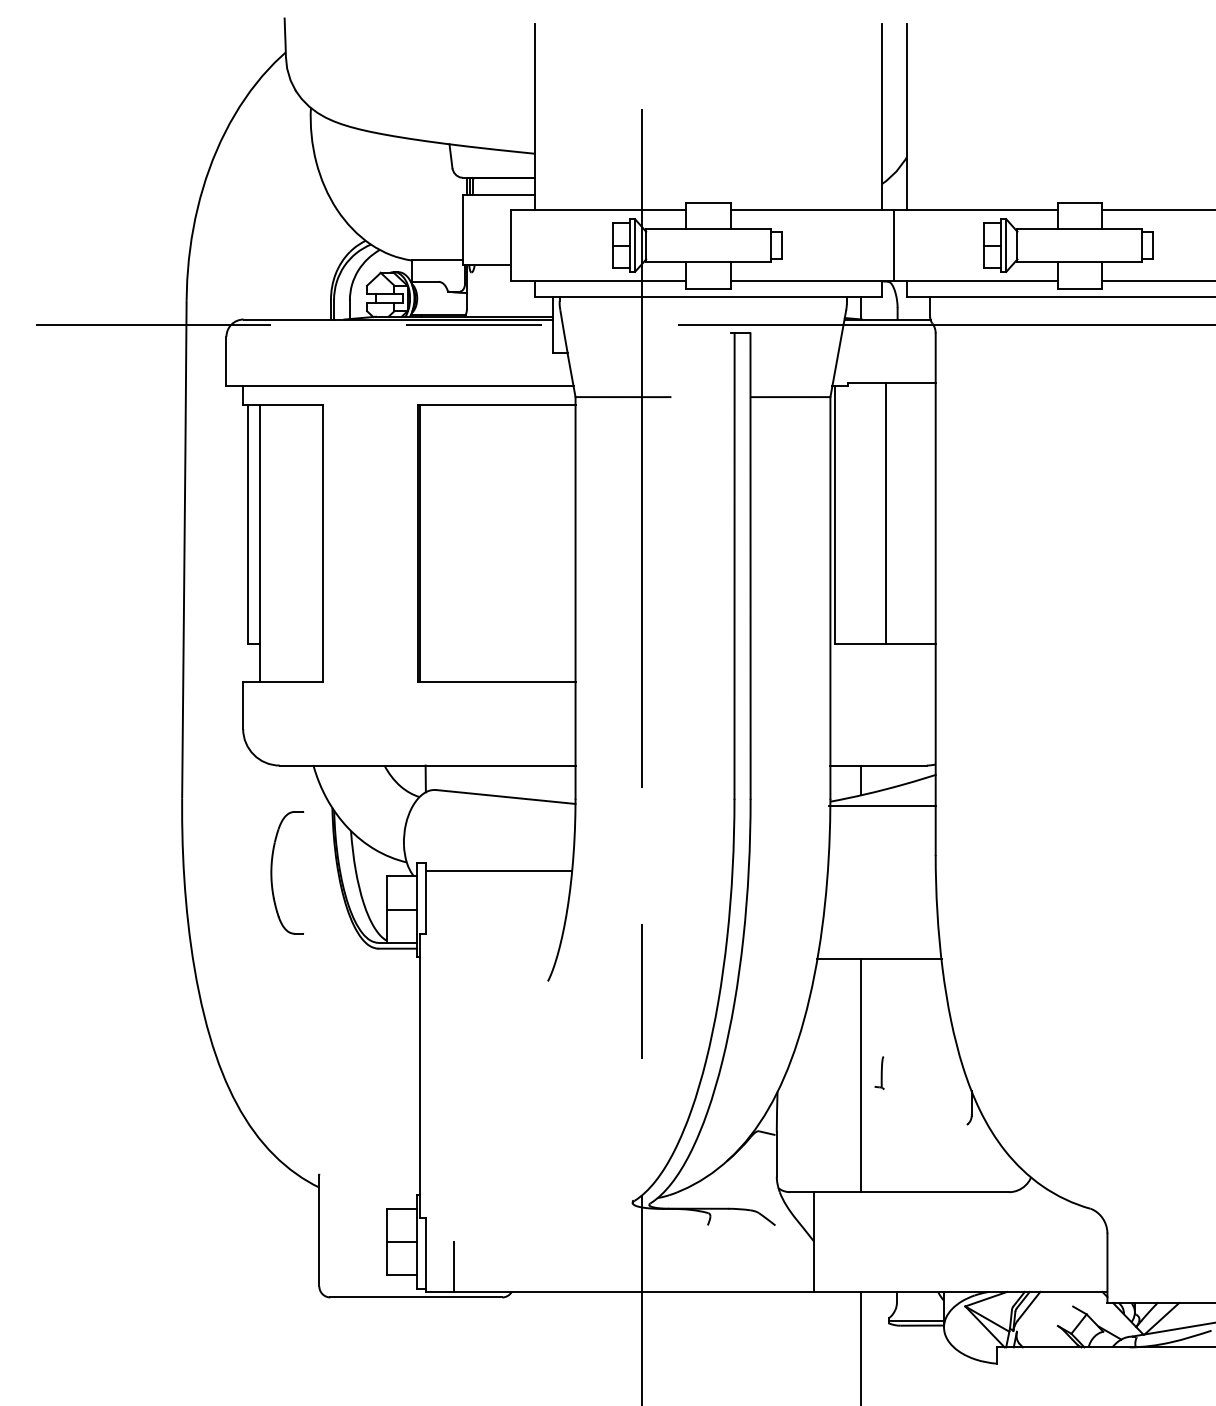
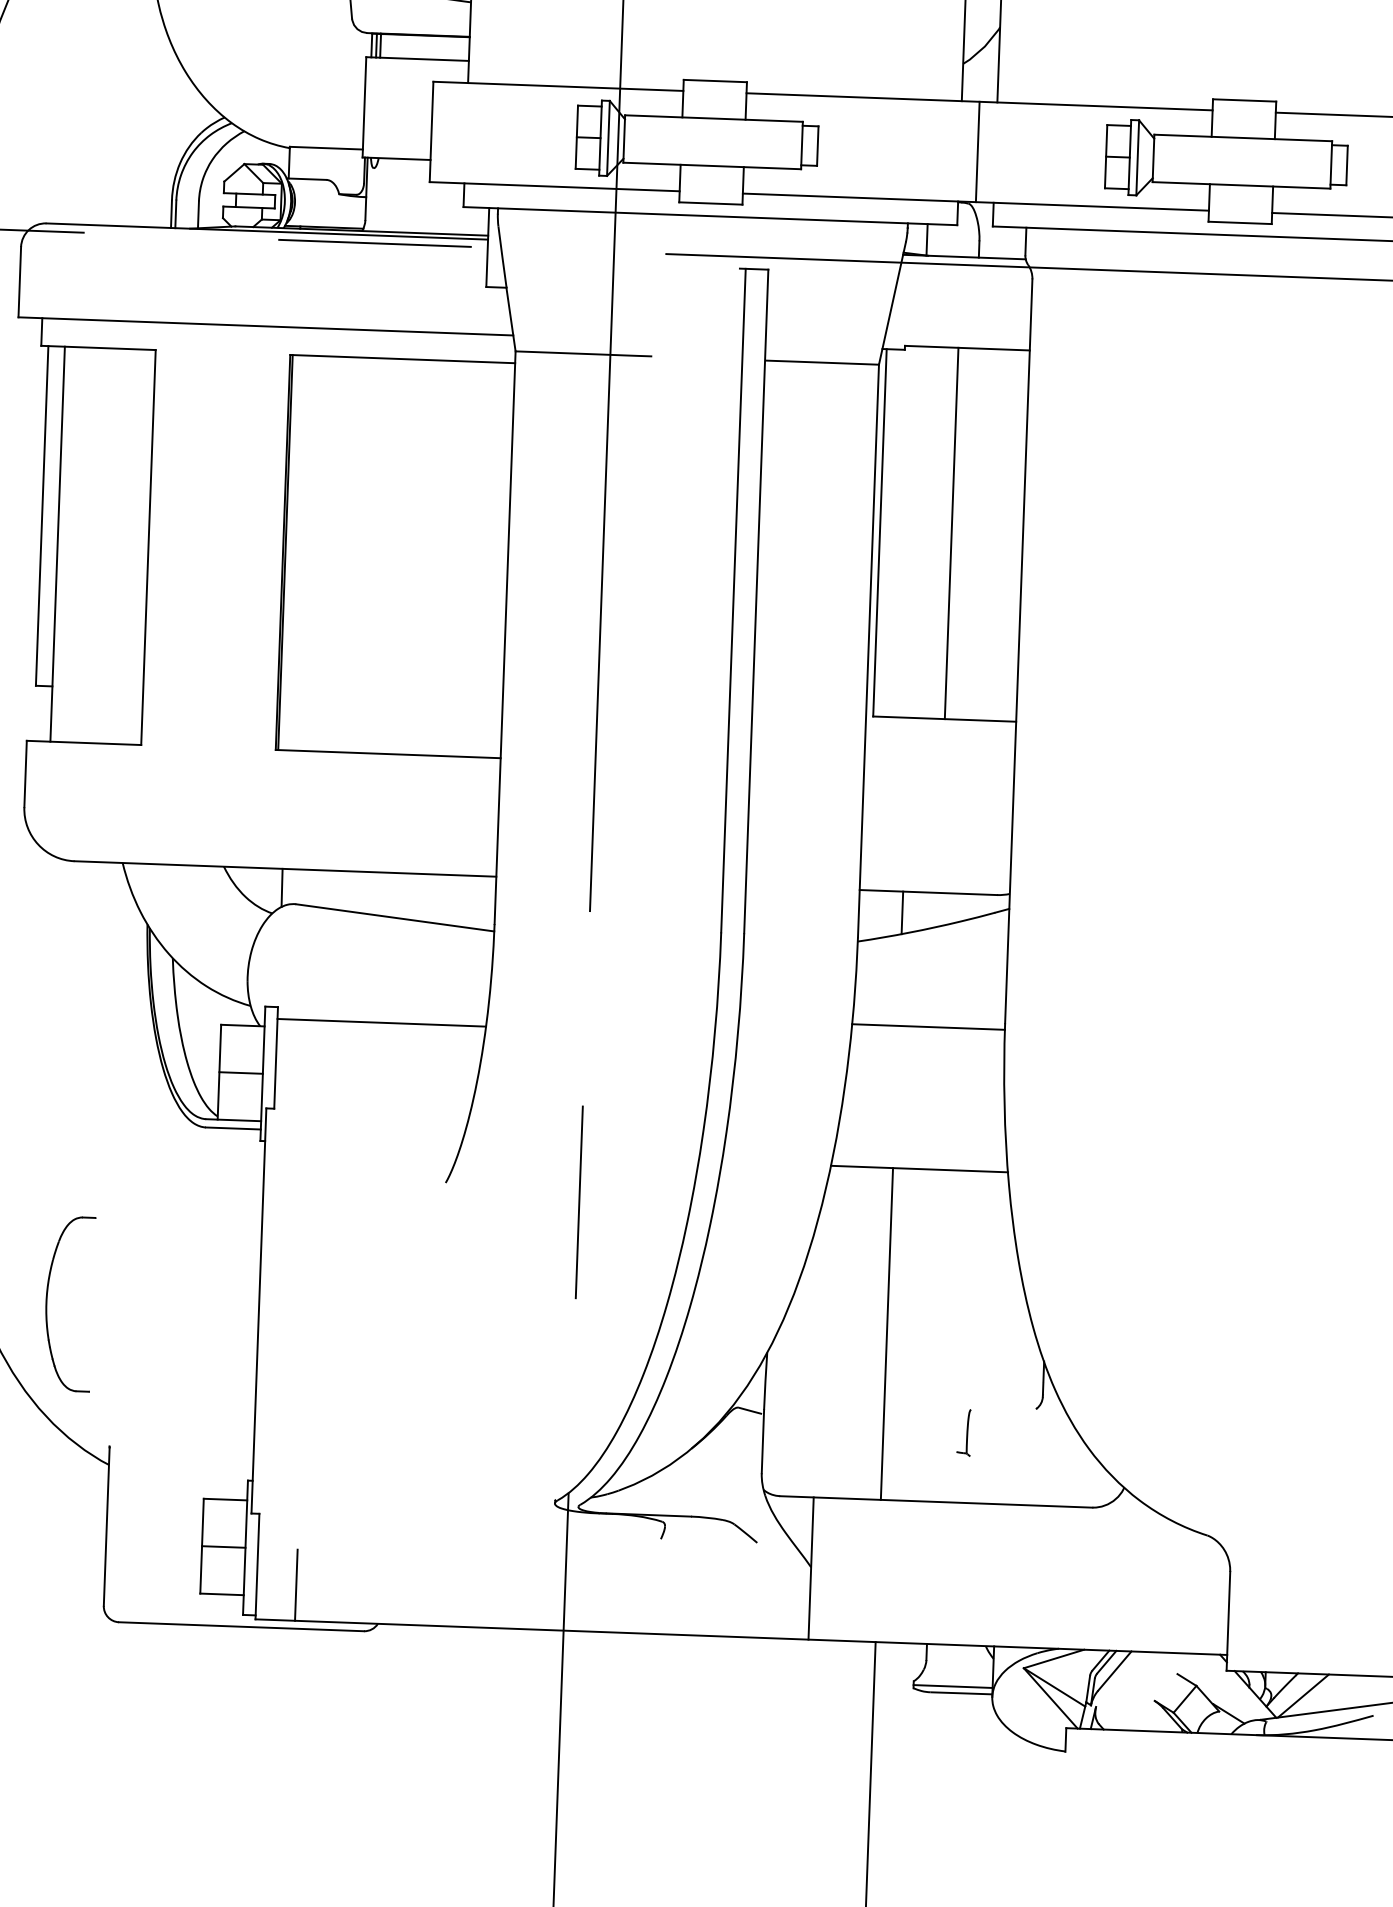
line: (881, 805) -> (927, 1026), moved
part: (272, 872) -> (48, 1302), moved
part: (879, 1072) -> (964, 1431), moved

